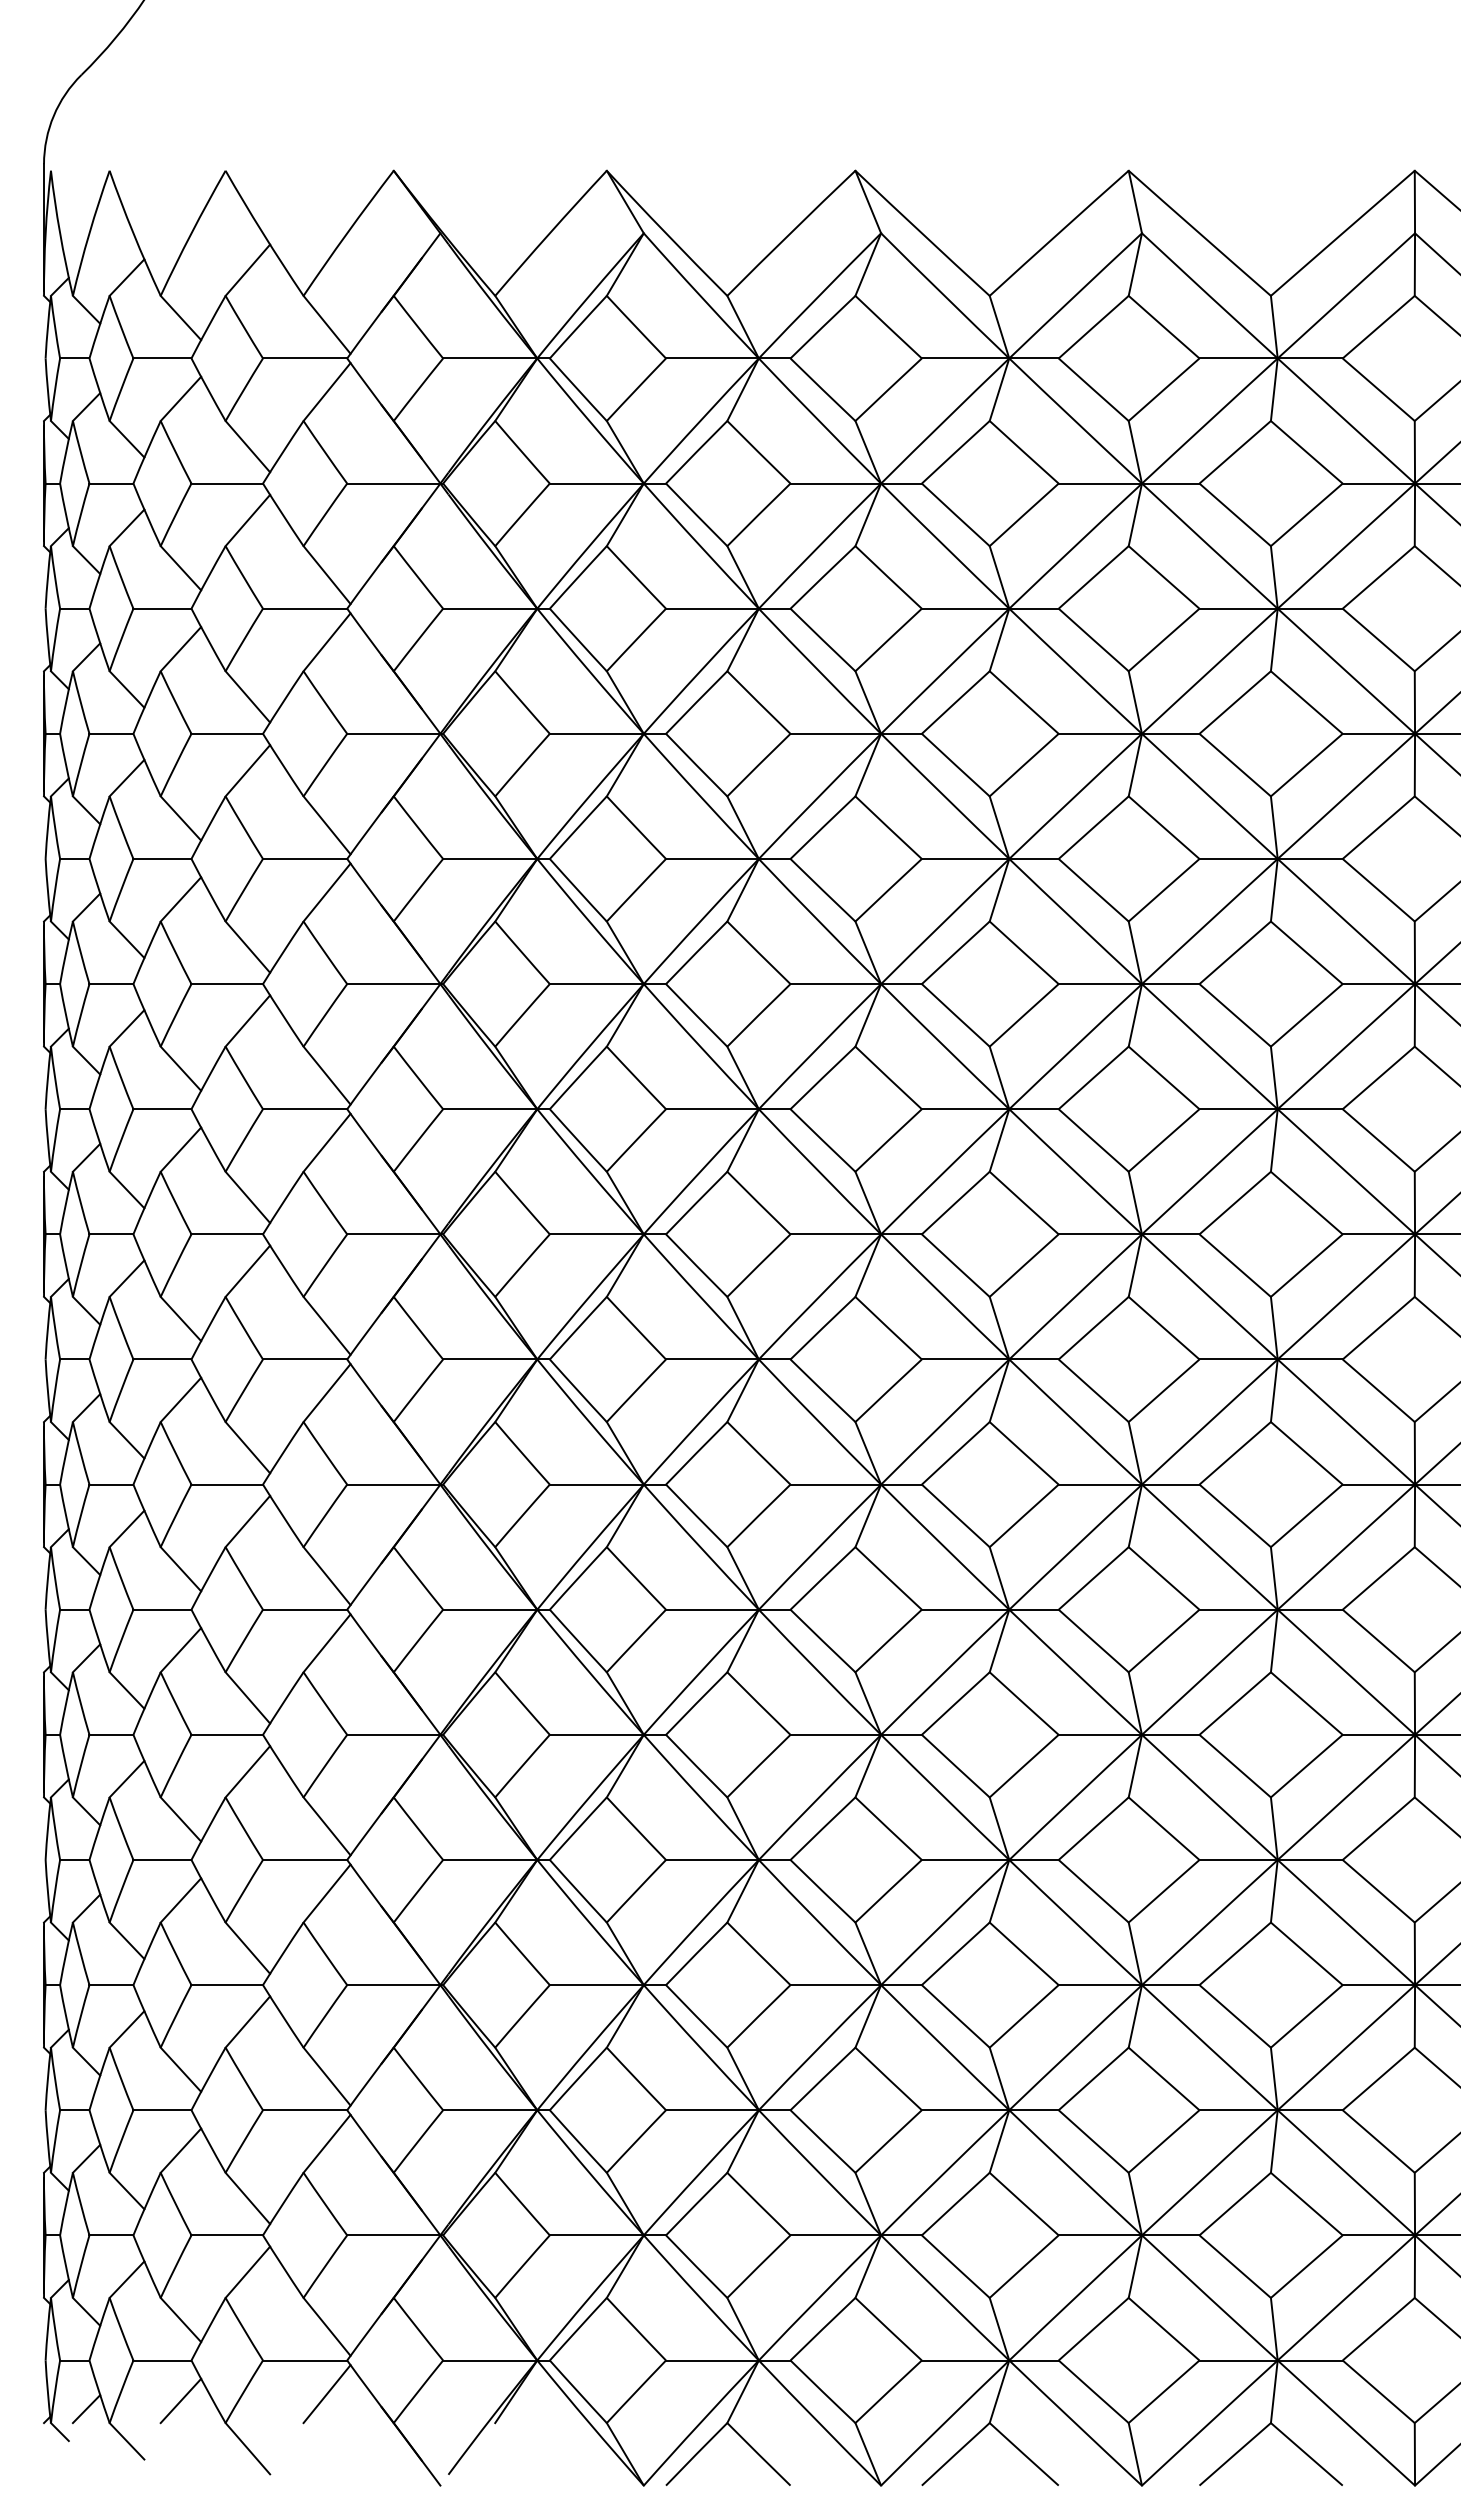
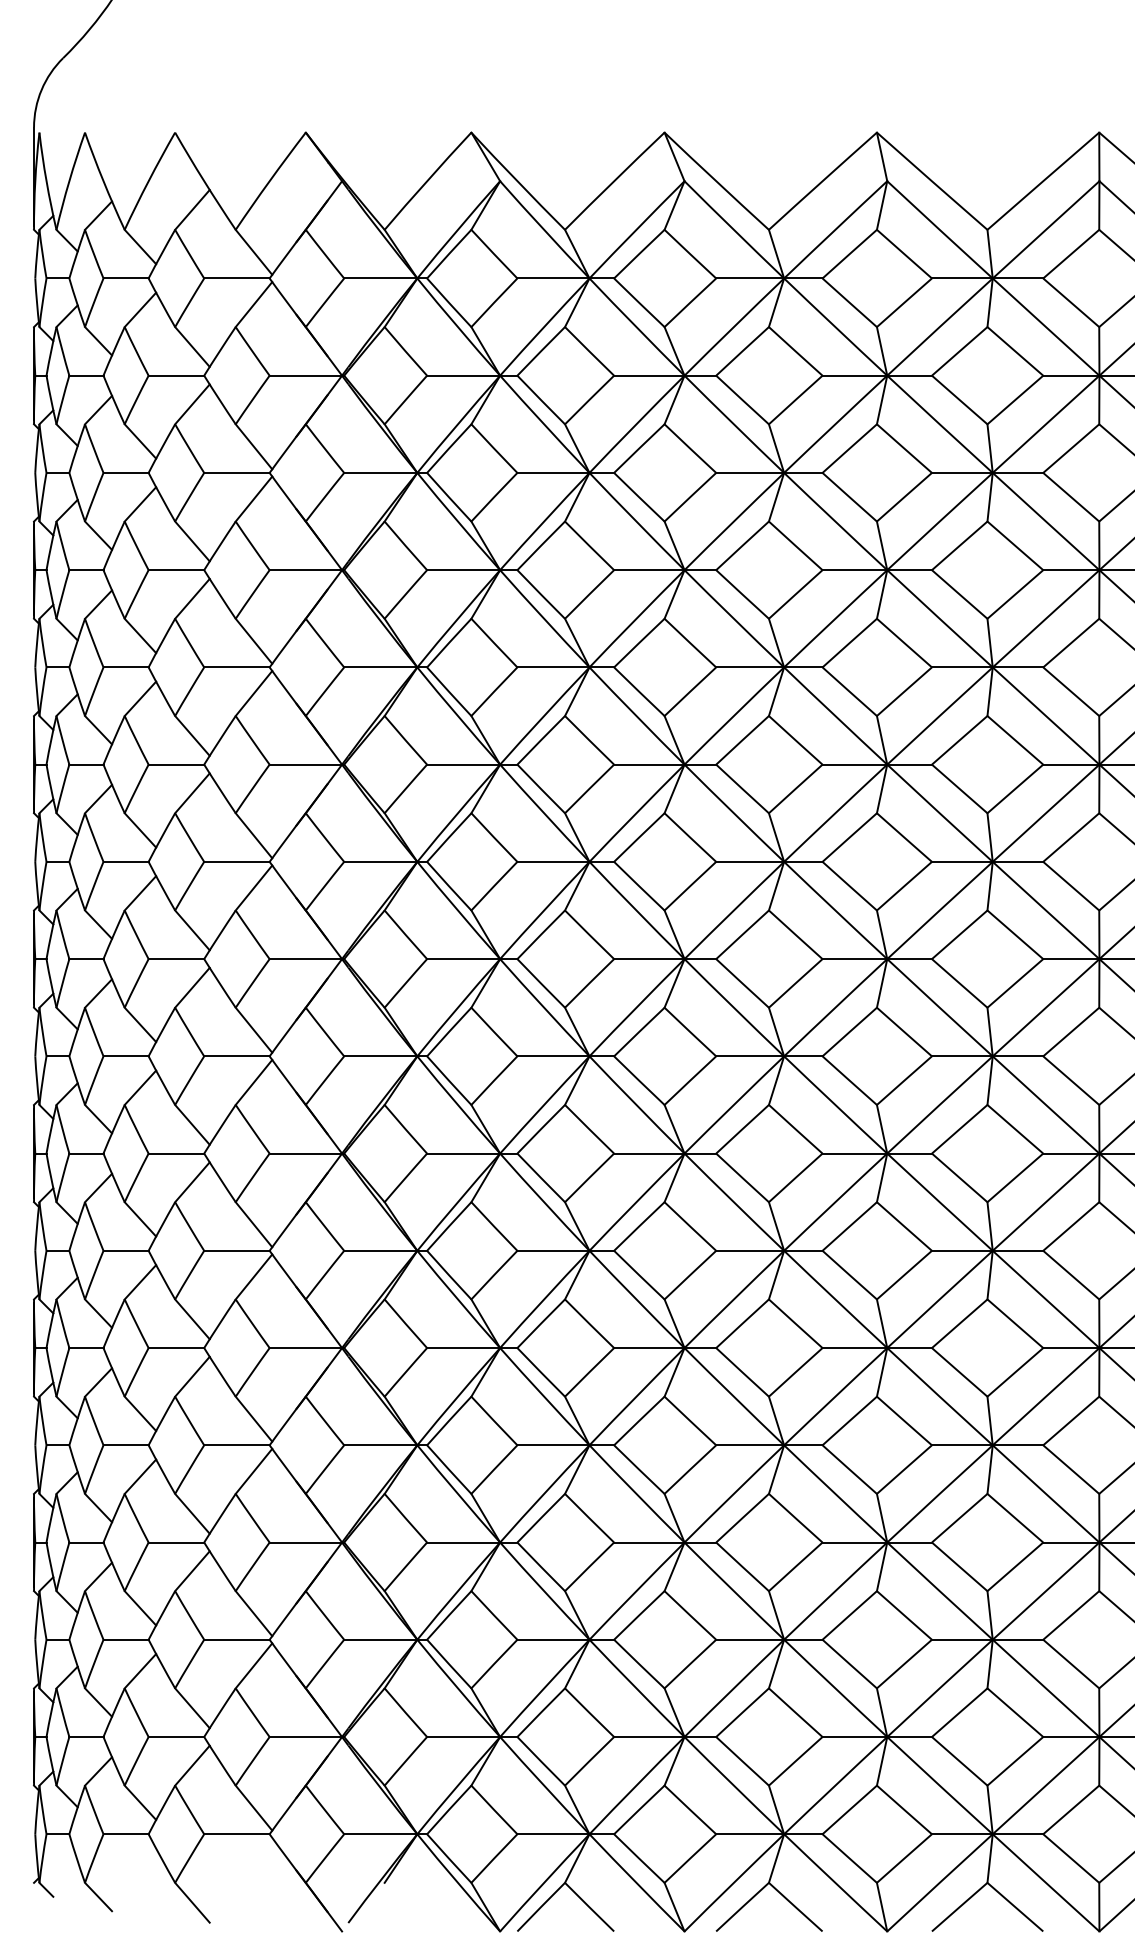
line: (326, 2394) -> (253, 1860), removed
line: (180, 2400) -> (140, 1865), removed
line: (86, 2409) -> (67, 1872), removed

